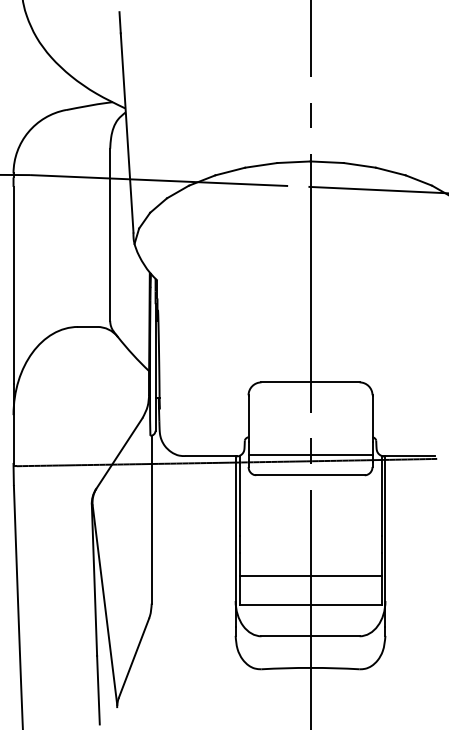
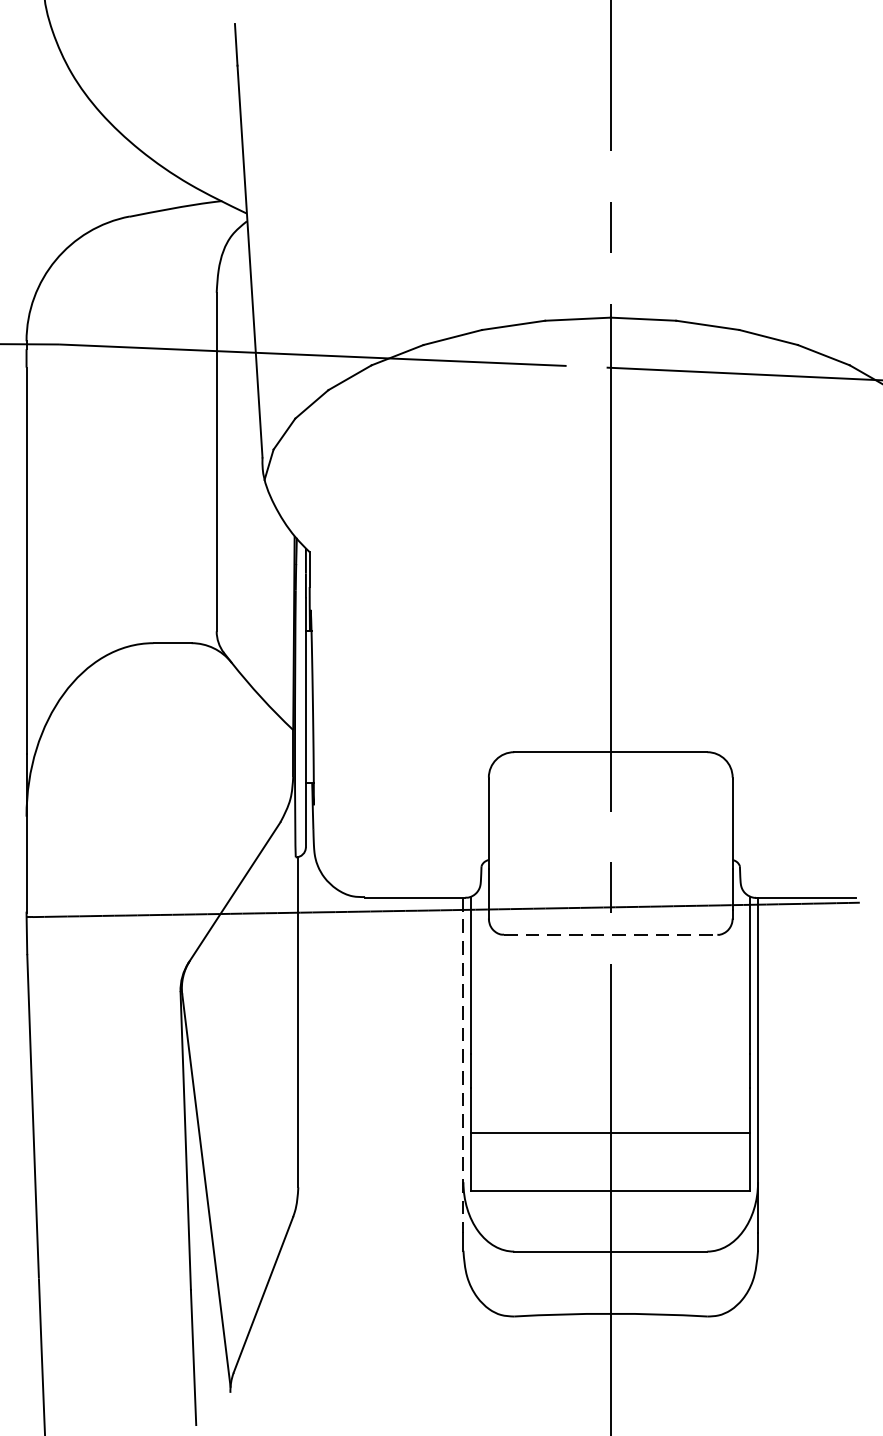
line: (310, 454) -> (610, 894), removed
line: (311, 475) -> (612, 935), solid -> dashed
line: (235, 542) -> (463, 1067), solid -> dashed

